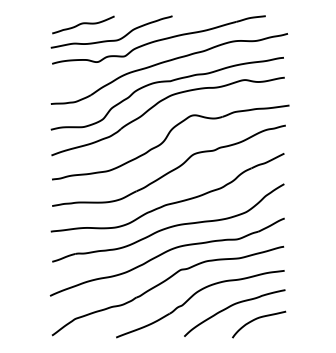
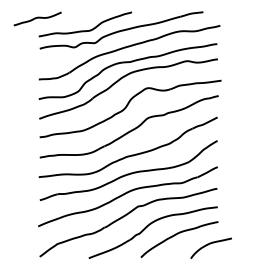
curve: (83, 24) -> (37, 18), moved
curve: (257, 319) -> (210, 244), moved

